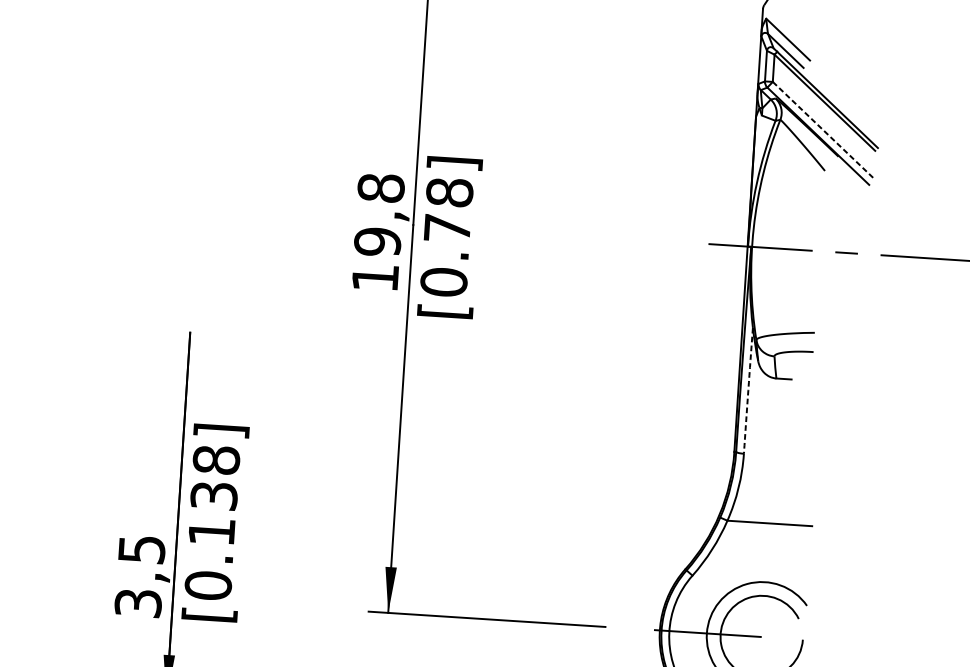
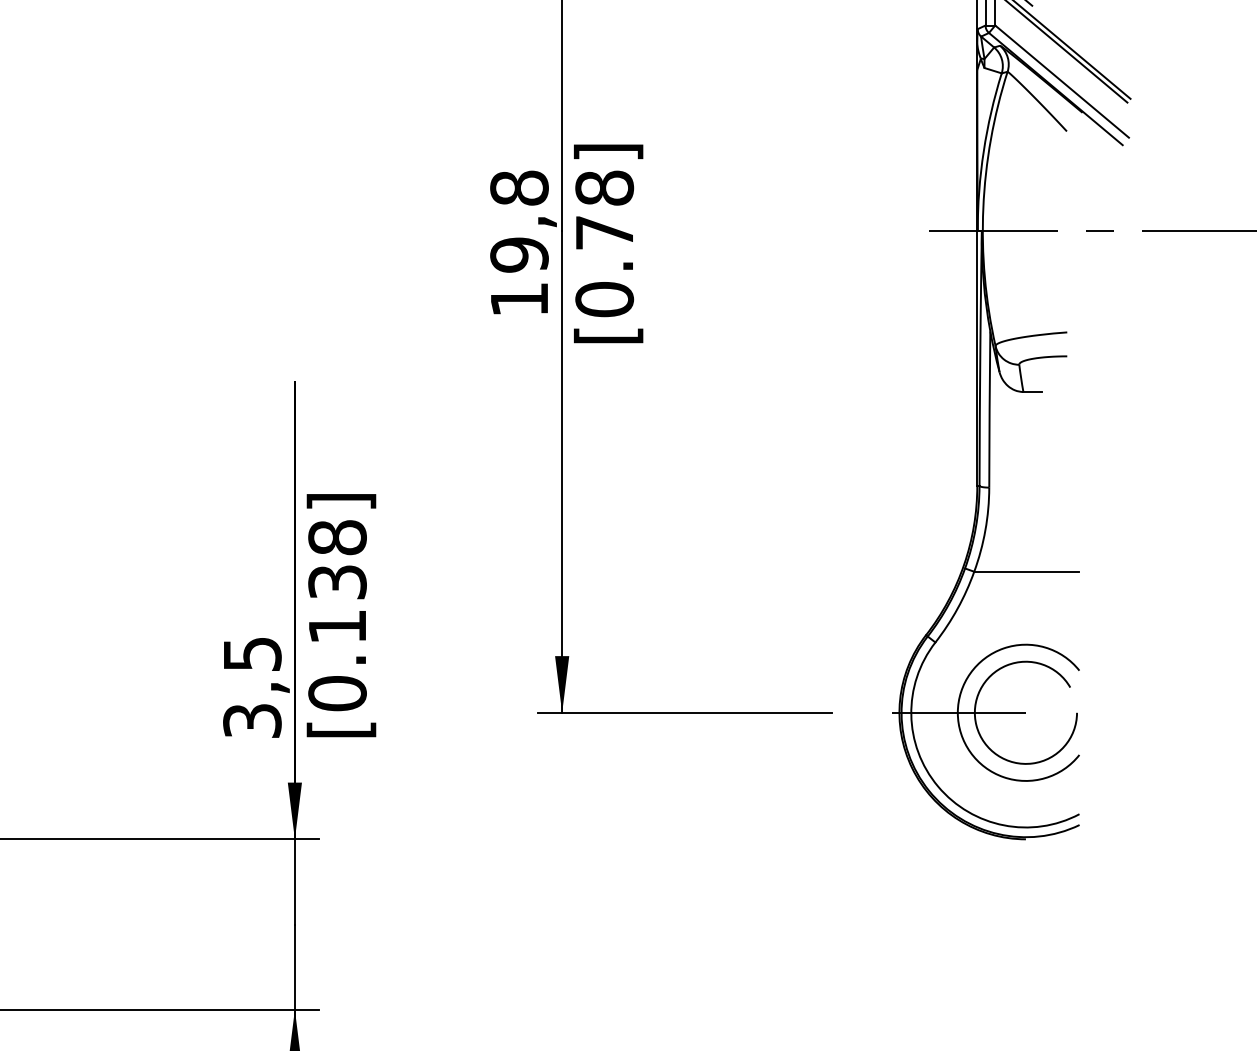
line: (824, 130) -> (1062, 81), dashed -> solid
arc: (748, 390) -> (989, 409), dashed -> solid

